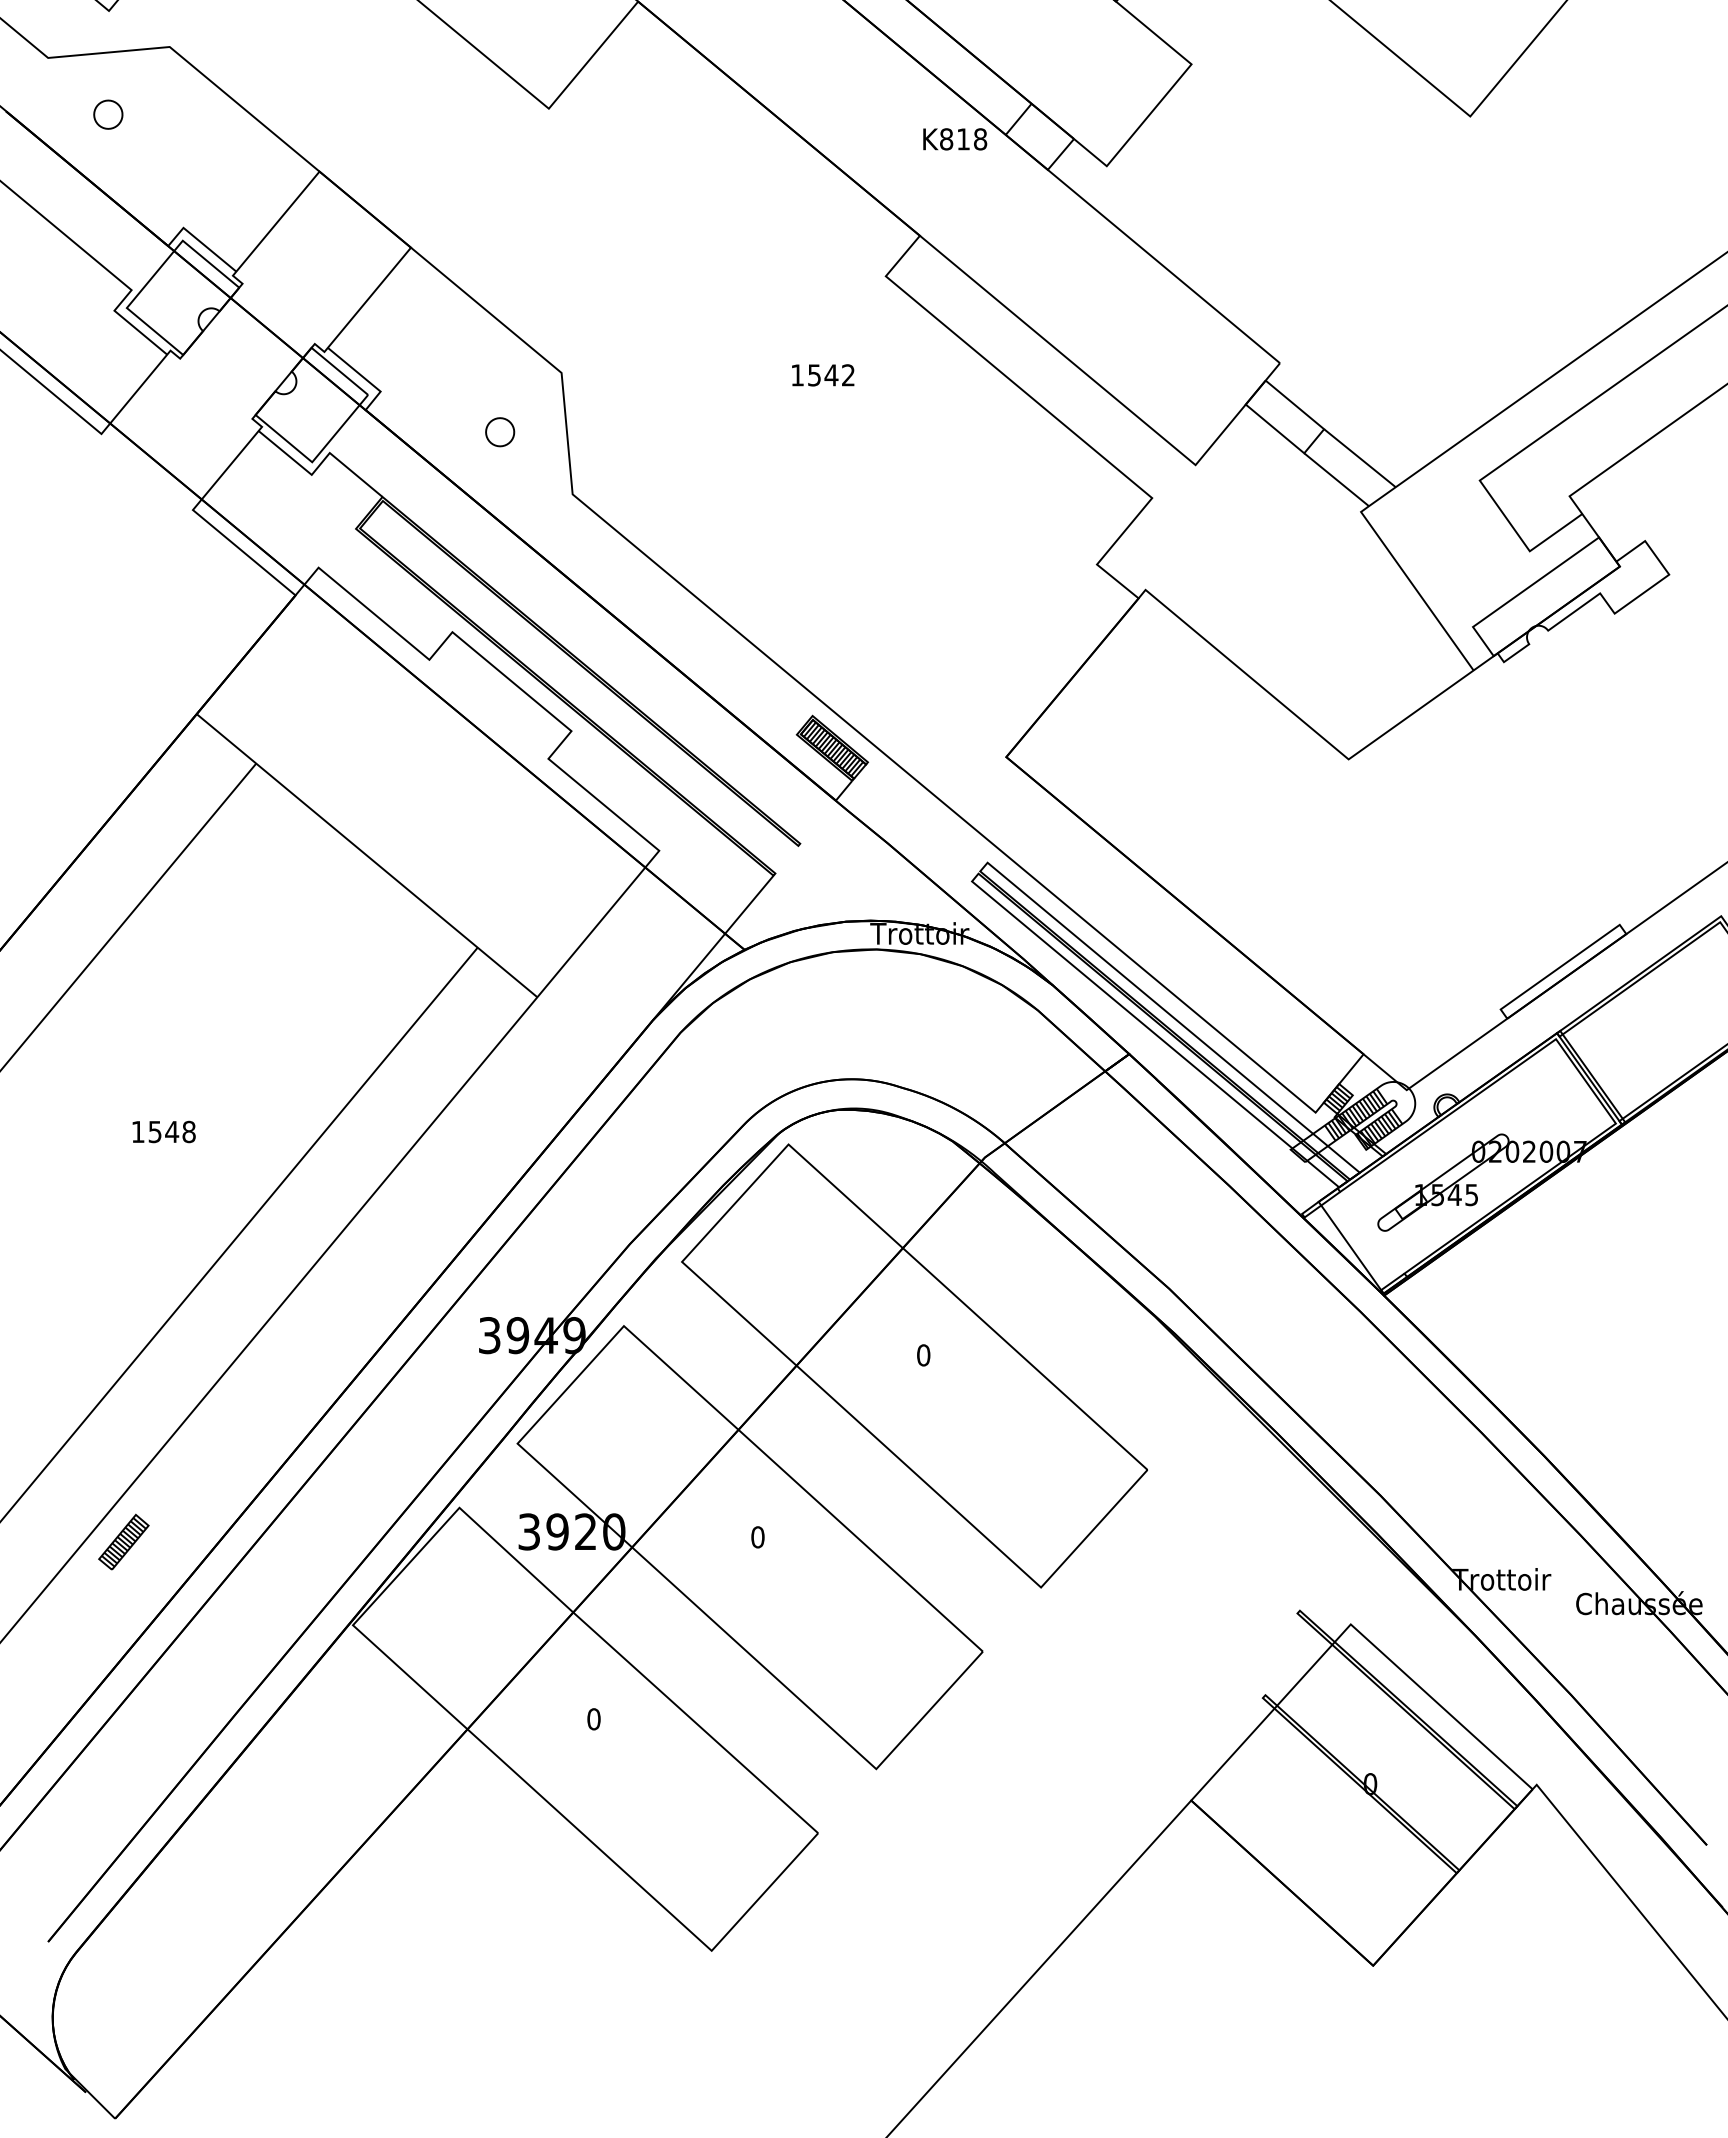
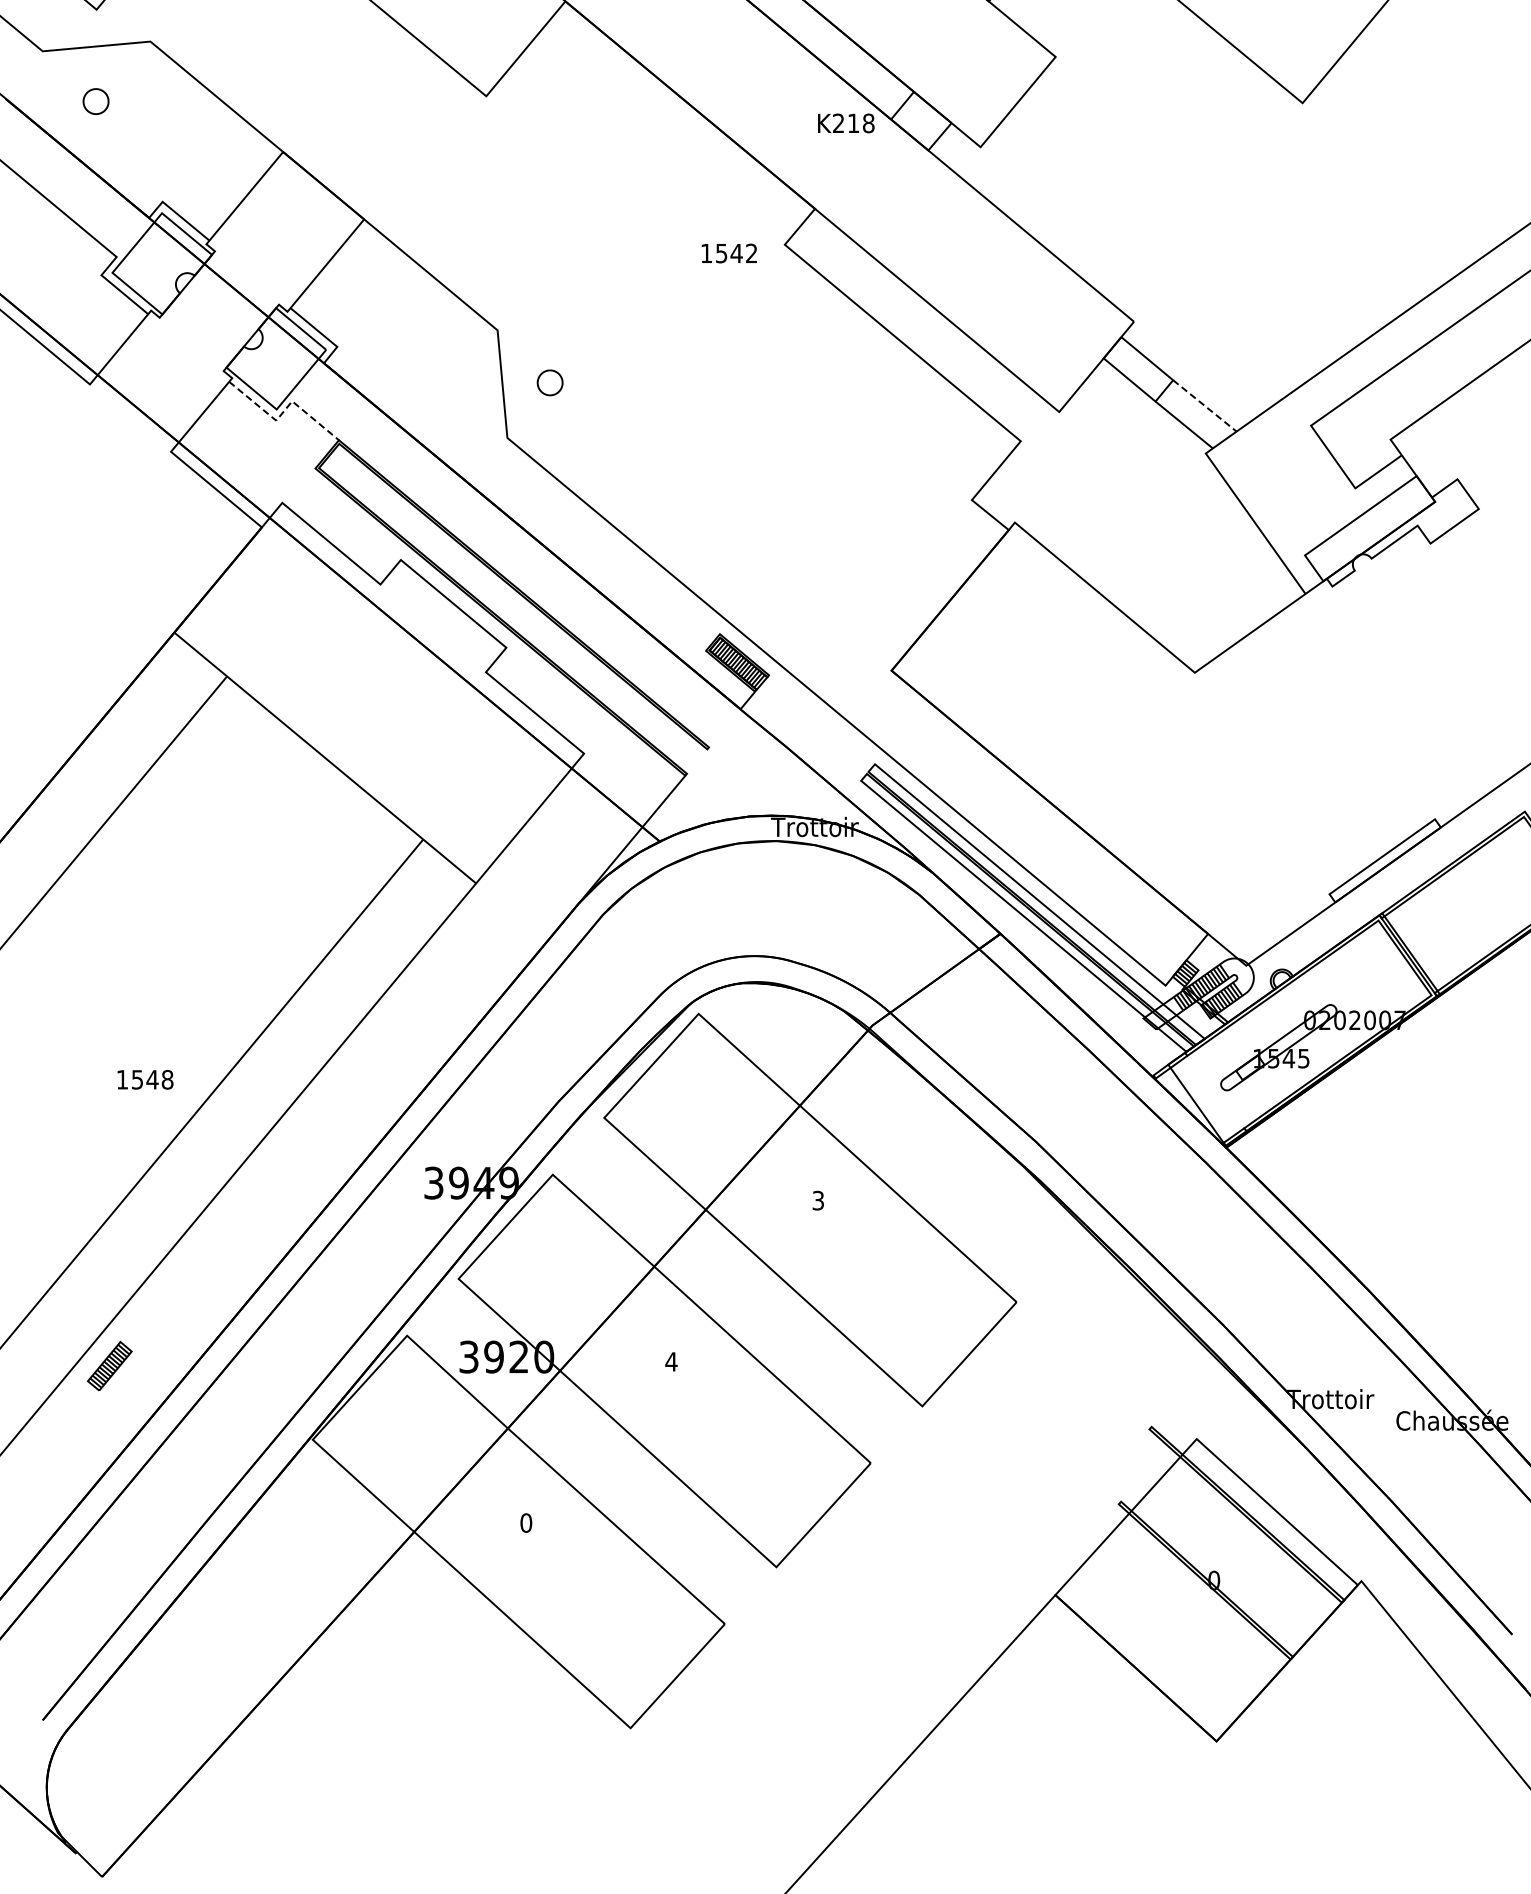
text: (946, 139) -> (838, 123), K818 -> K218
text: (822, 375) -> (728, 253), moved
part: (499, 431) -> (549, 382), moved
line: (1360, 458) -> (1205, 406), solid -> dashed
line: (321, 464) -> (284, 411), solid -> dashed
text: (164, 1131) -> (145, 1079), moved
text: (923, 1355) -> (818, 1200), 0 -> 3
text: (757, 1536) -> (671, 1361), 0 -> 4

